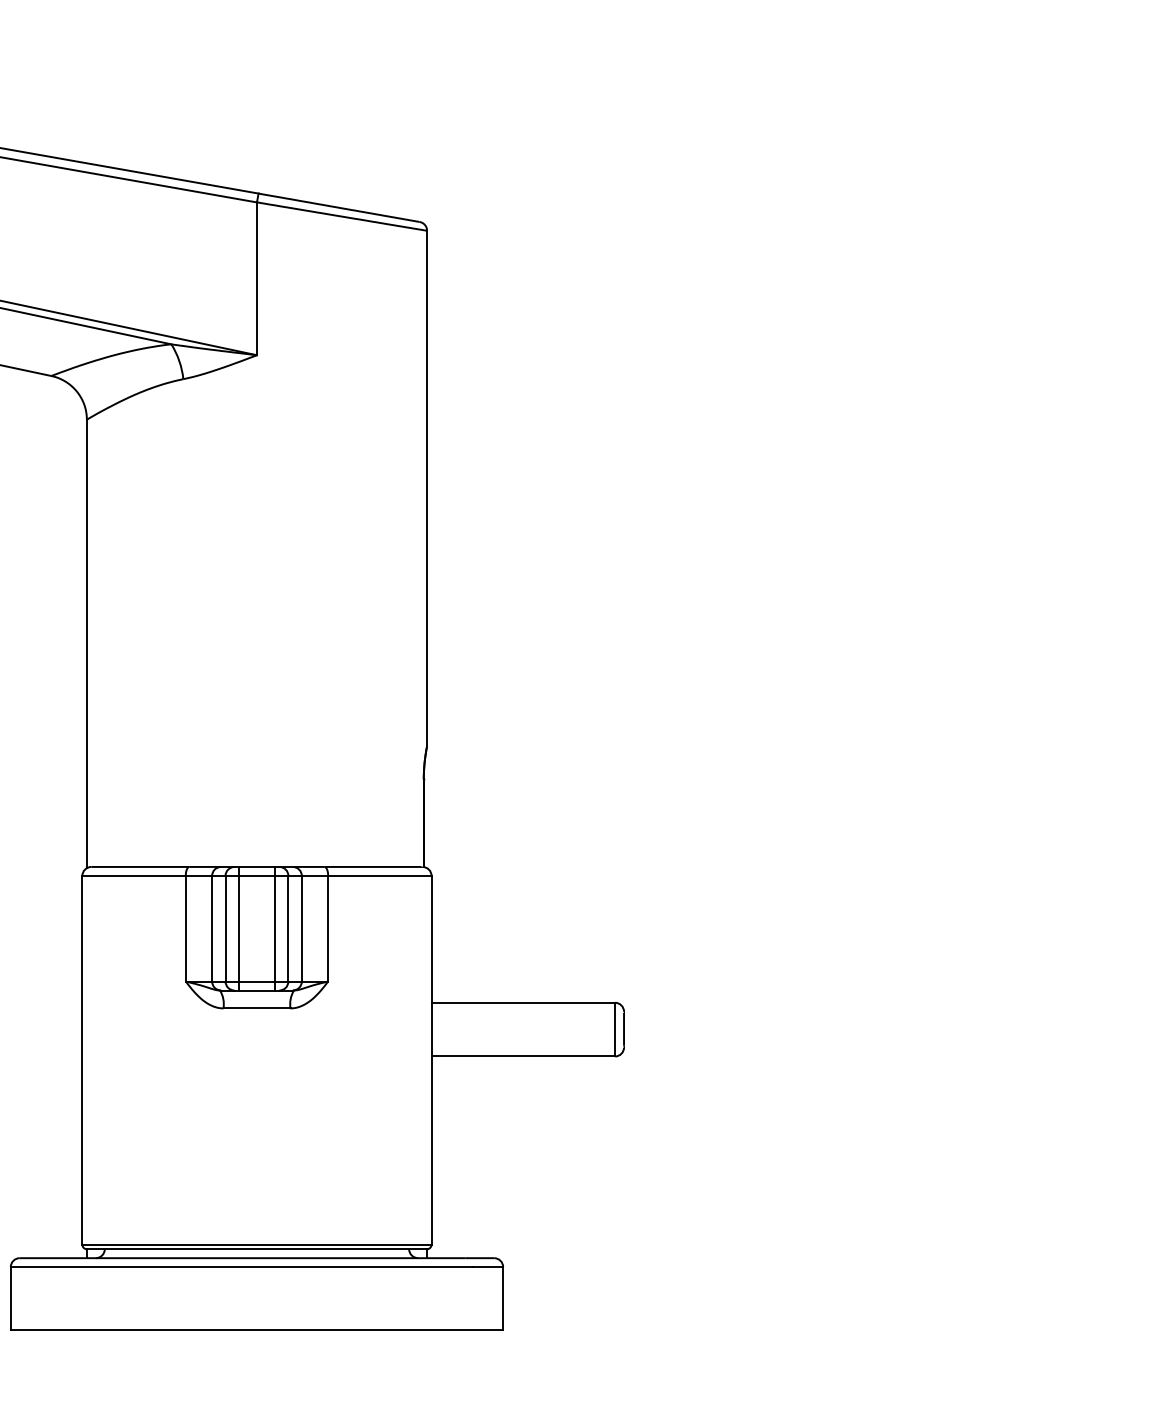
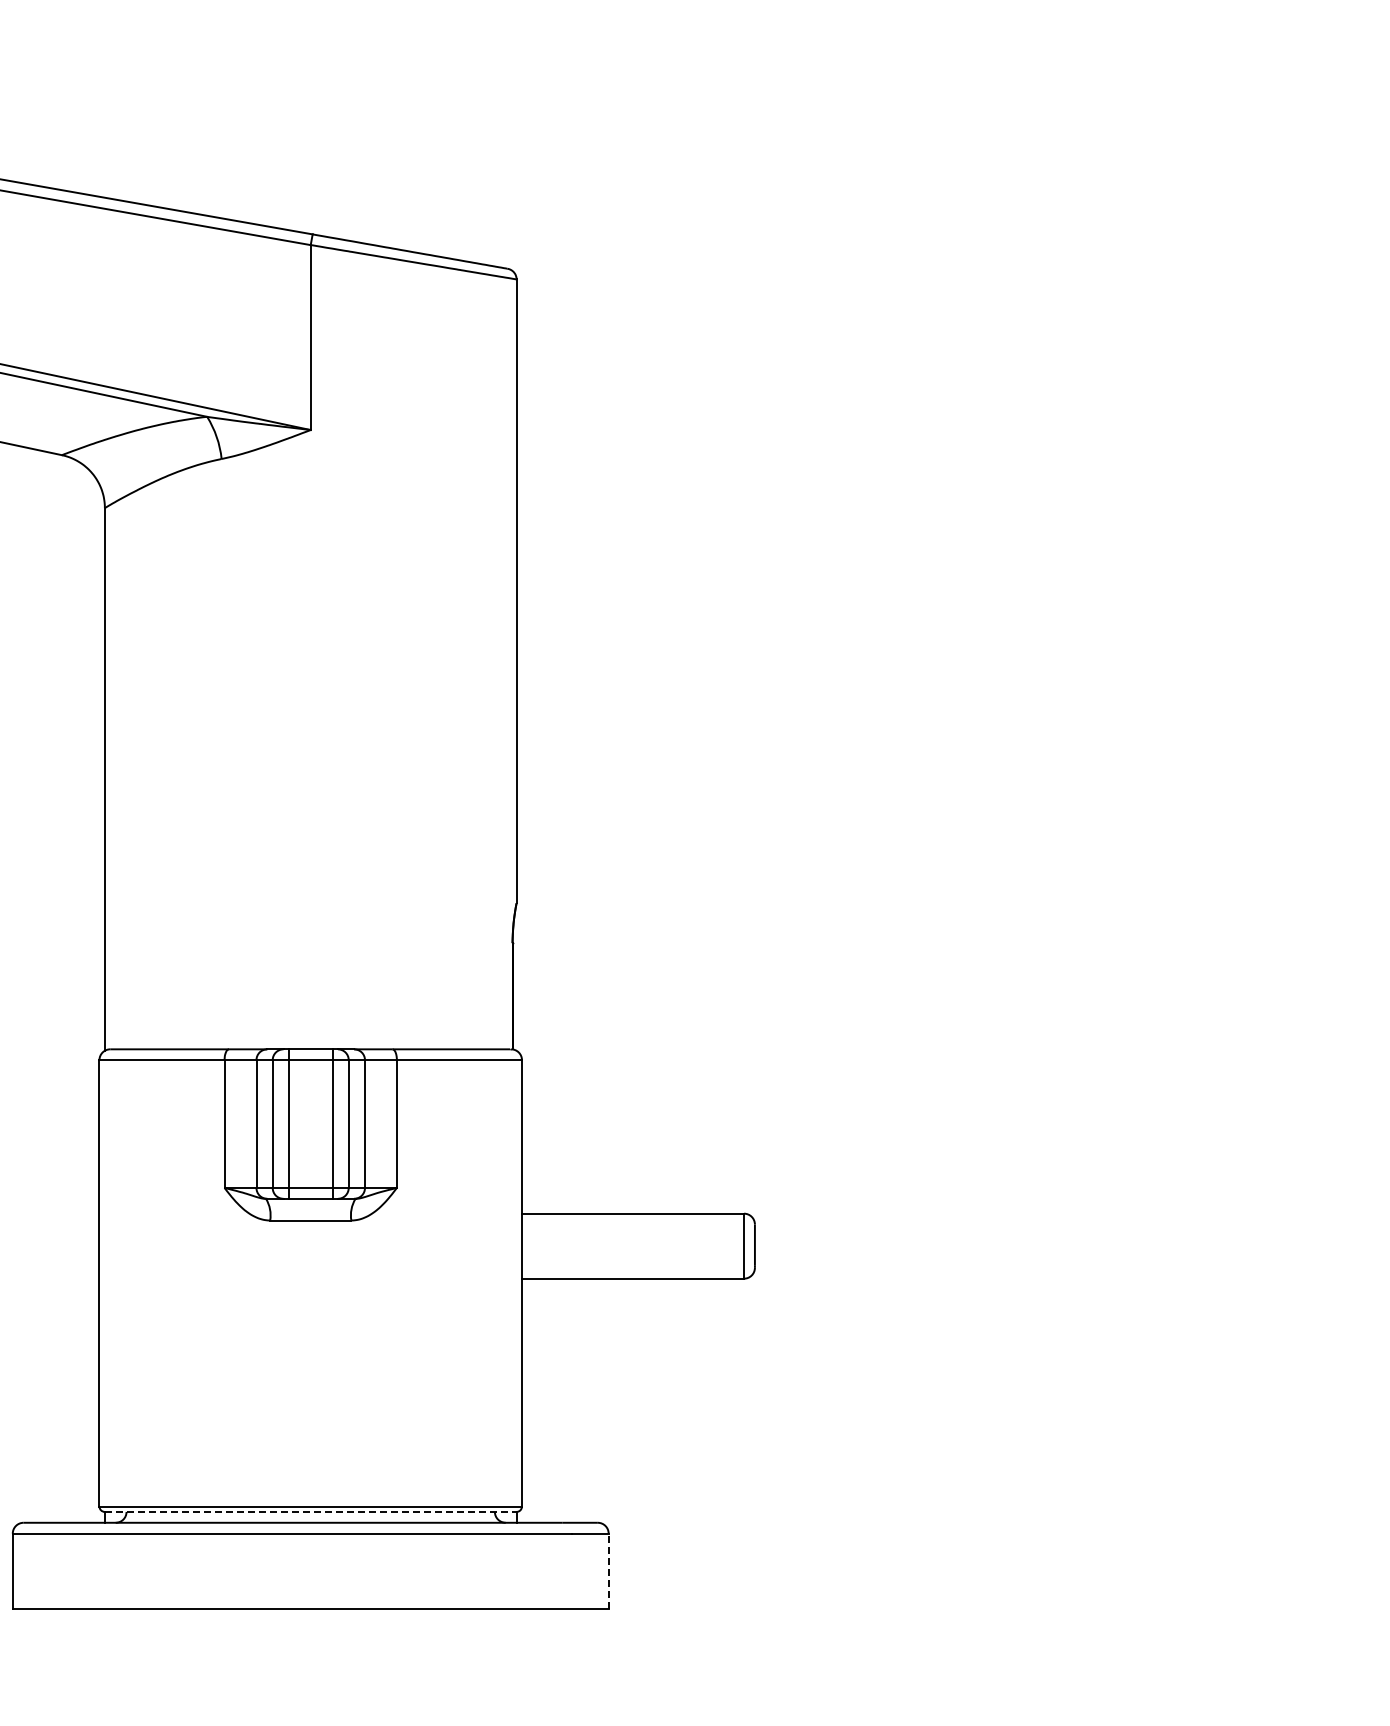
line: (256, 1248) -> (310, 1511), solid -> dashed
line: (503, 1298) -> (608, 1571), solid -> dashed

